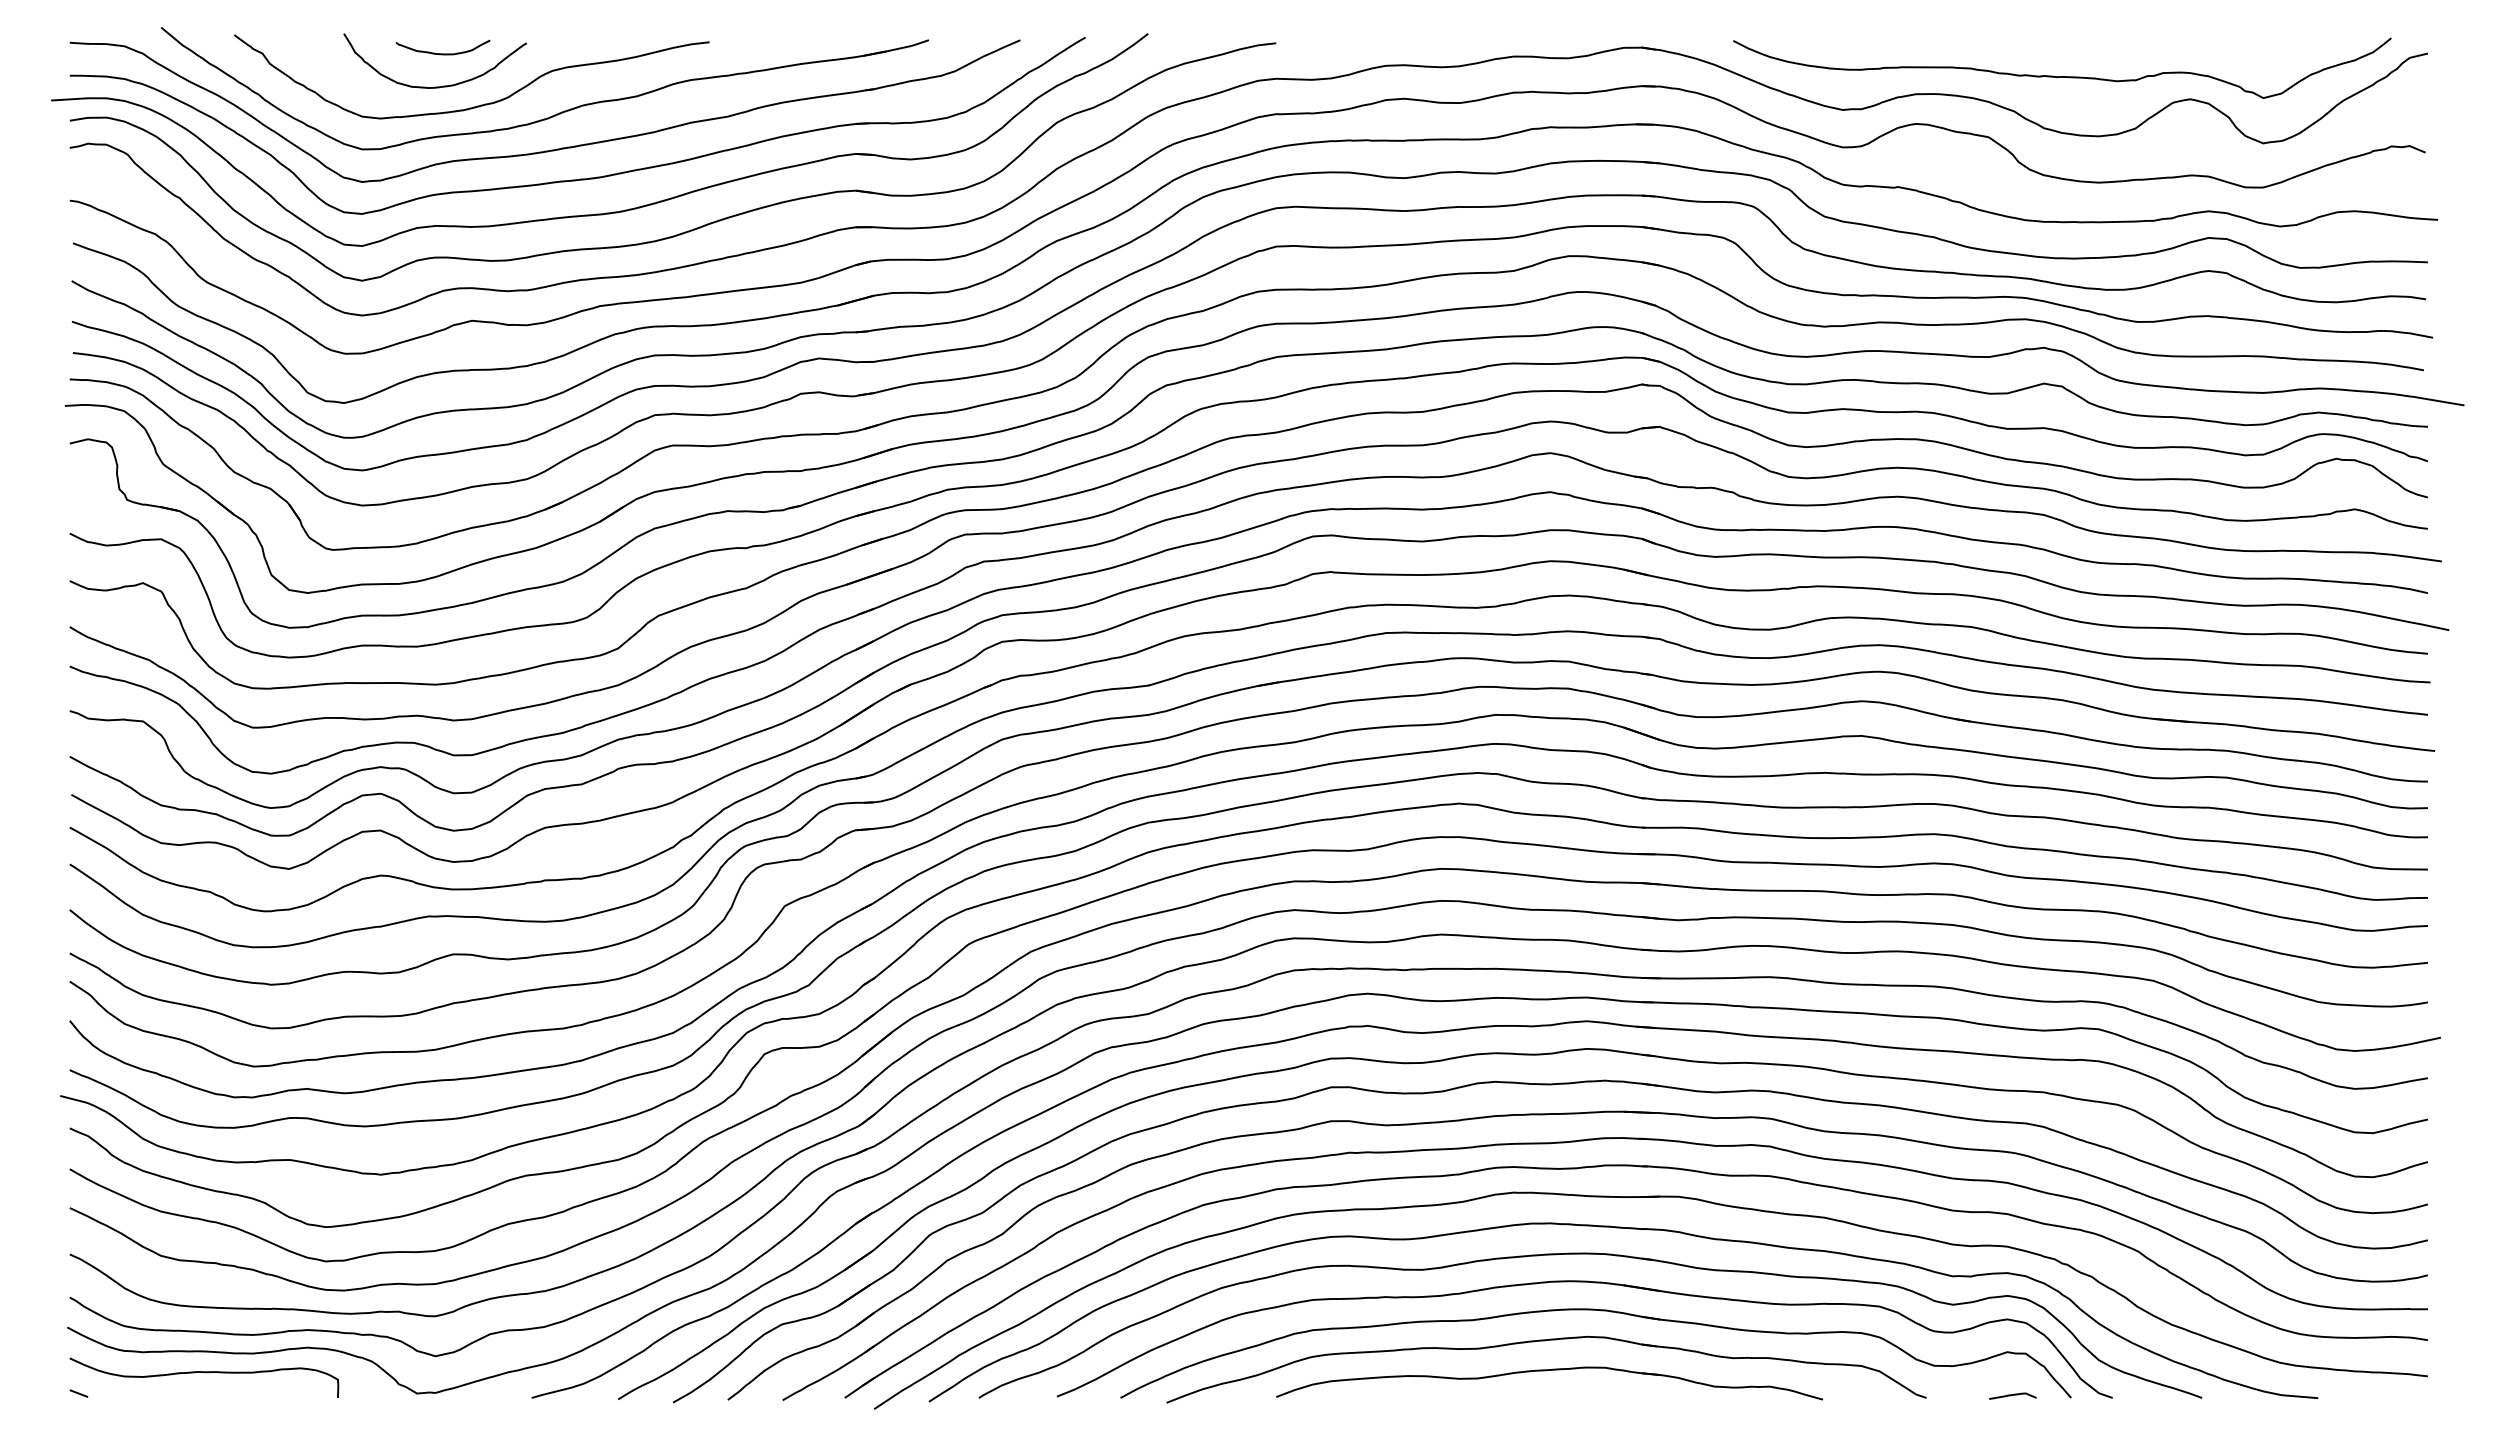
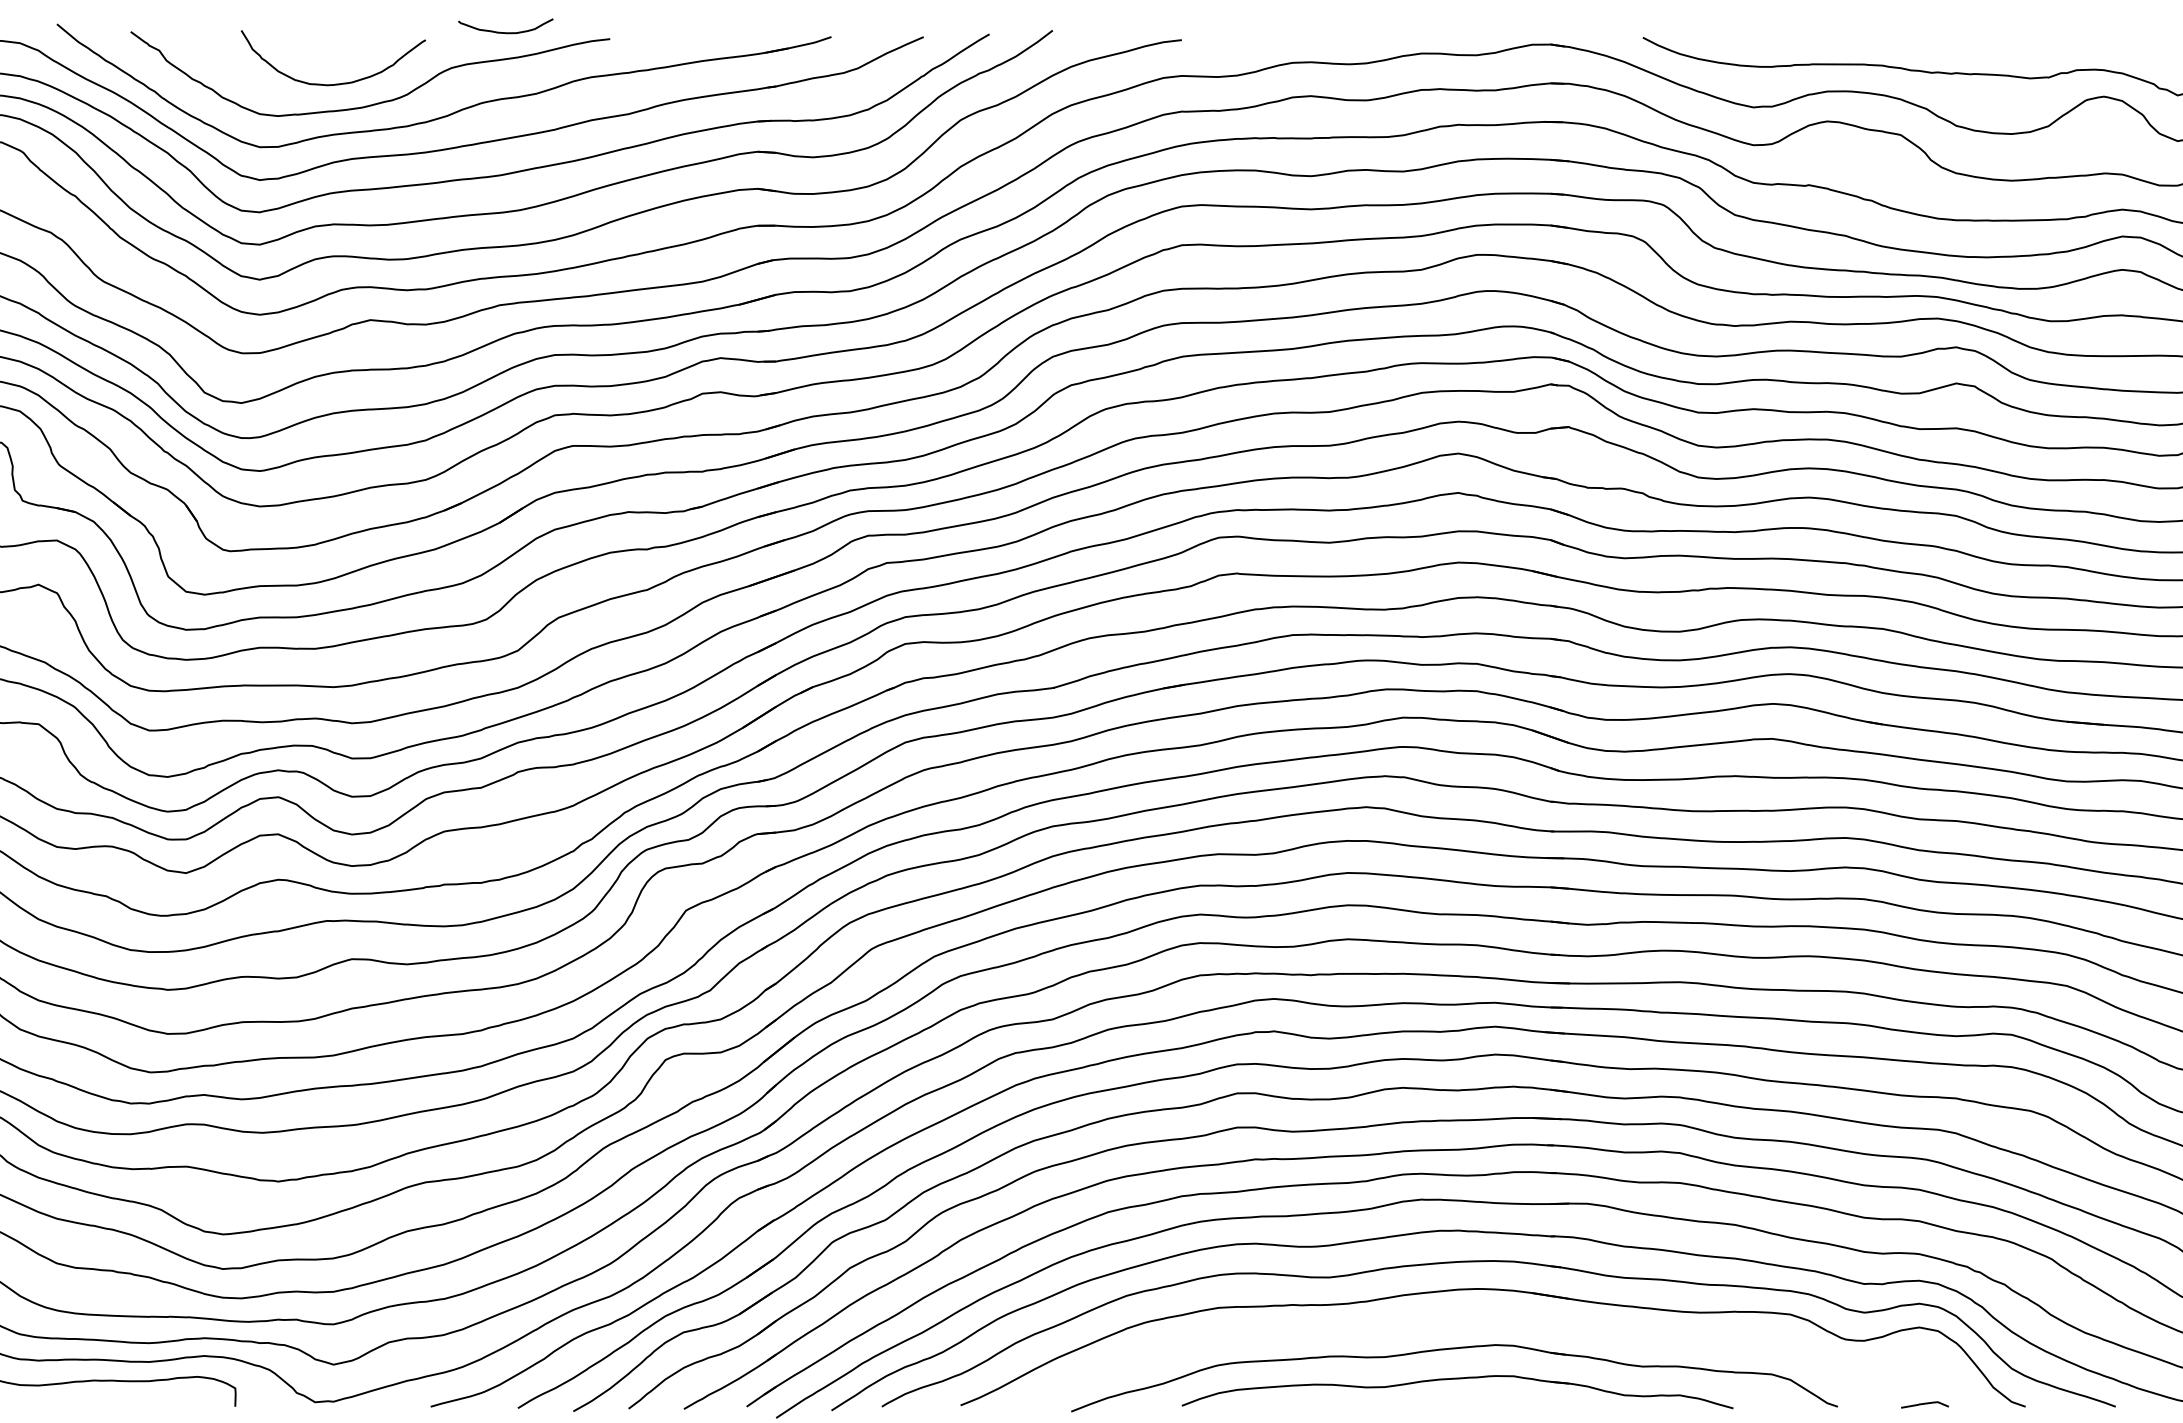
curve: (442, 53) -> (505, 32), moved
part: (1601, 1311) -> (1509, 1319), removed

